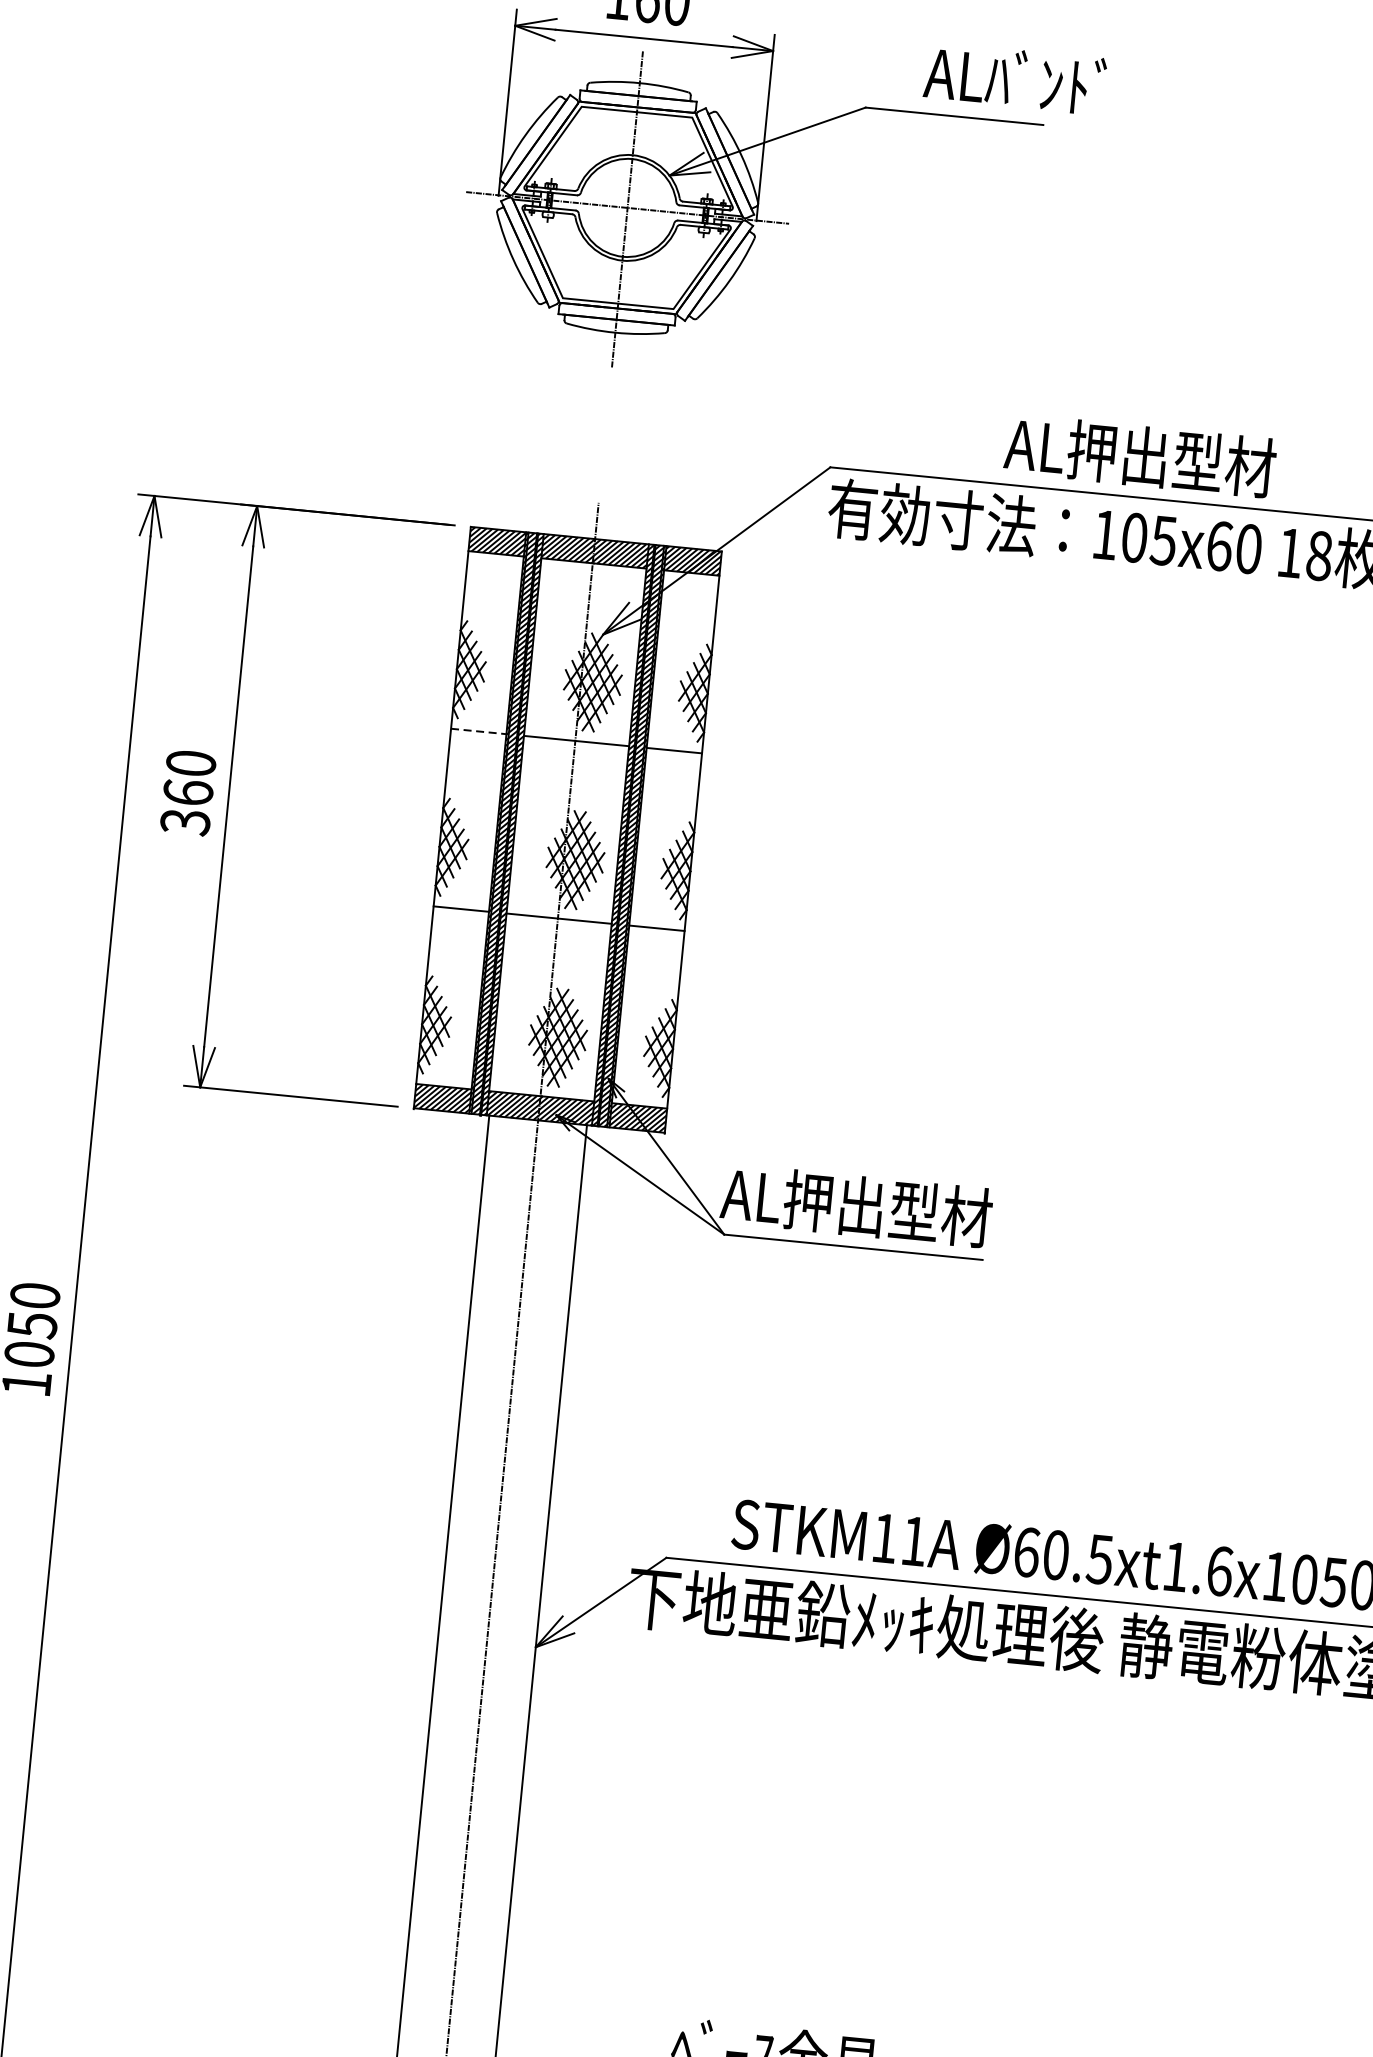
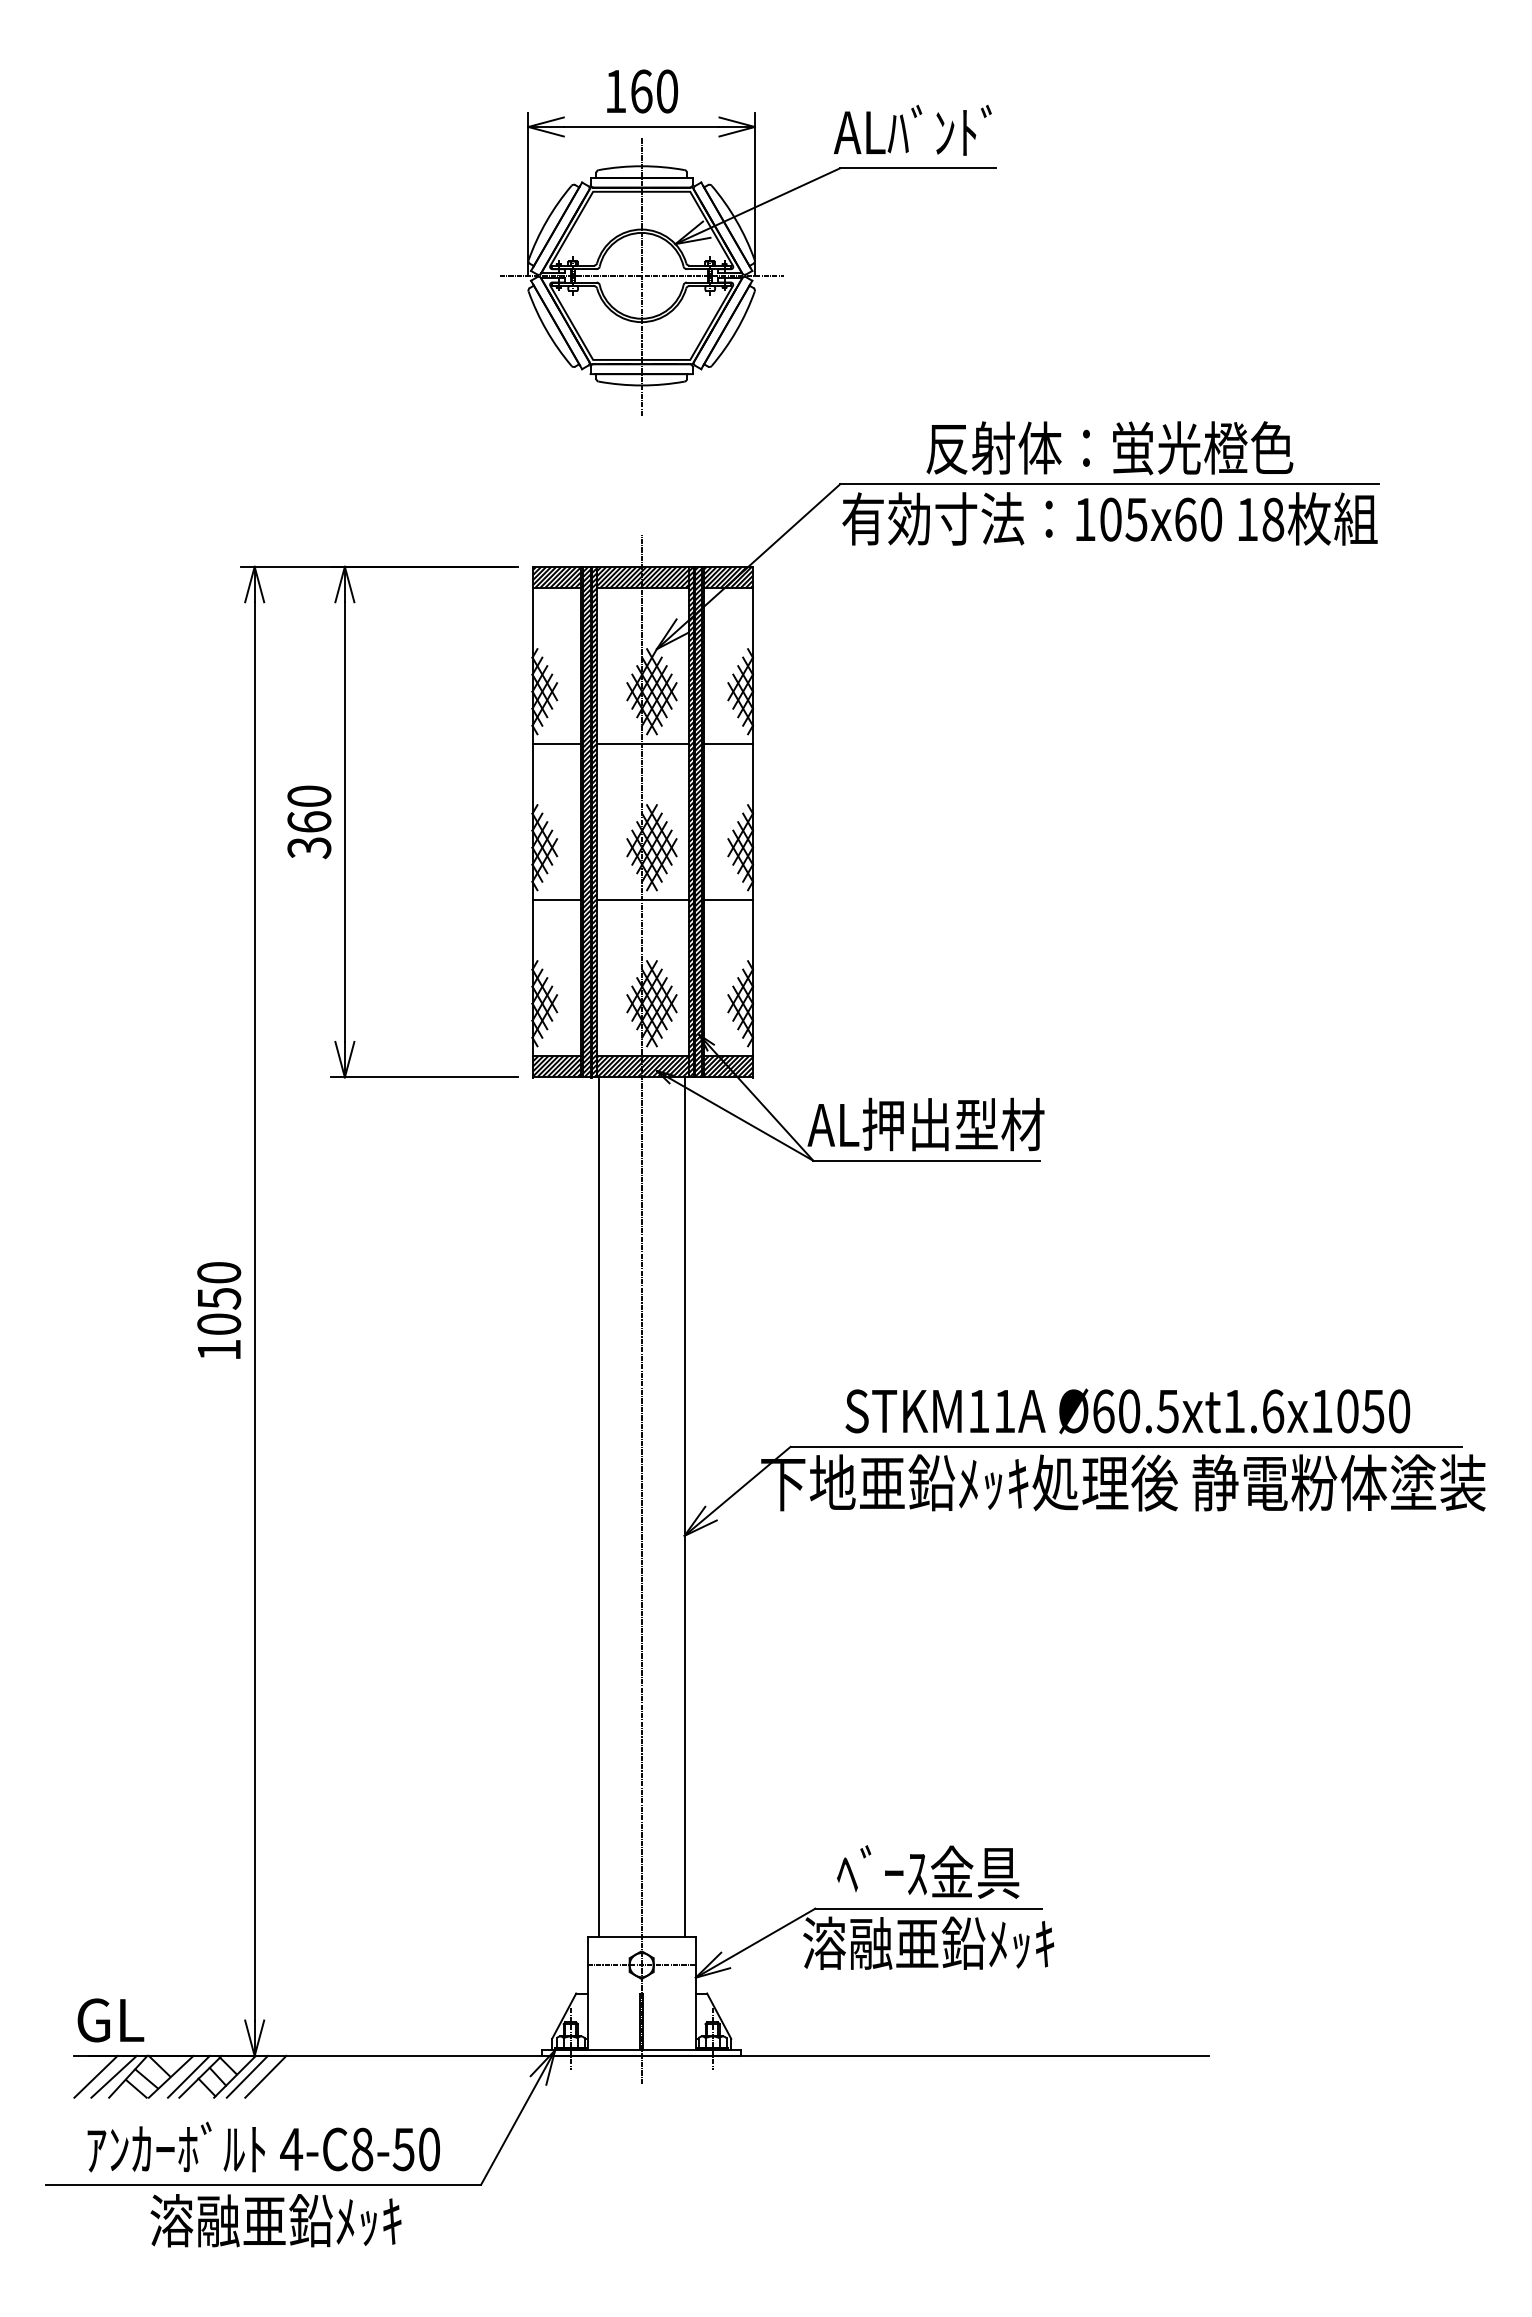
text: (1014, 77) -> (912, 129), moved
text: (1140, 456) -> (1109, 448), AL押出型材 -> 反射体：蛍光橙色
line: (479, 732) -> (557, 744), dashed -> solid

